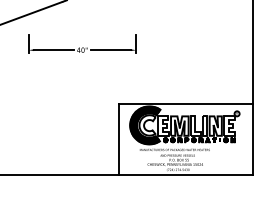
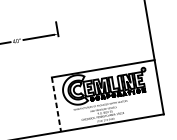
hatch: (145, 125) -> (74, 90), removed
line: (118, 139) -> (56, 104), solid -> dashed

